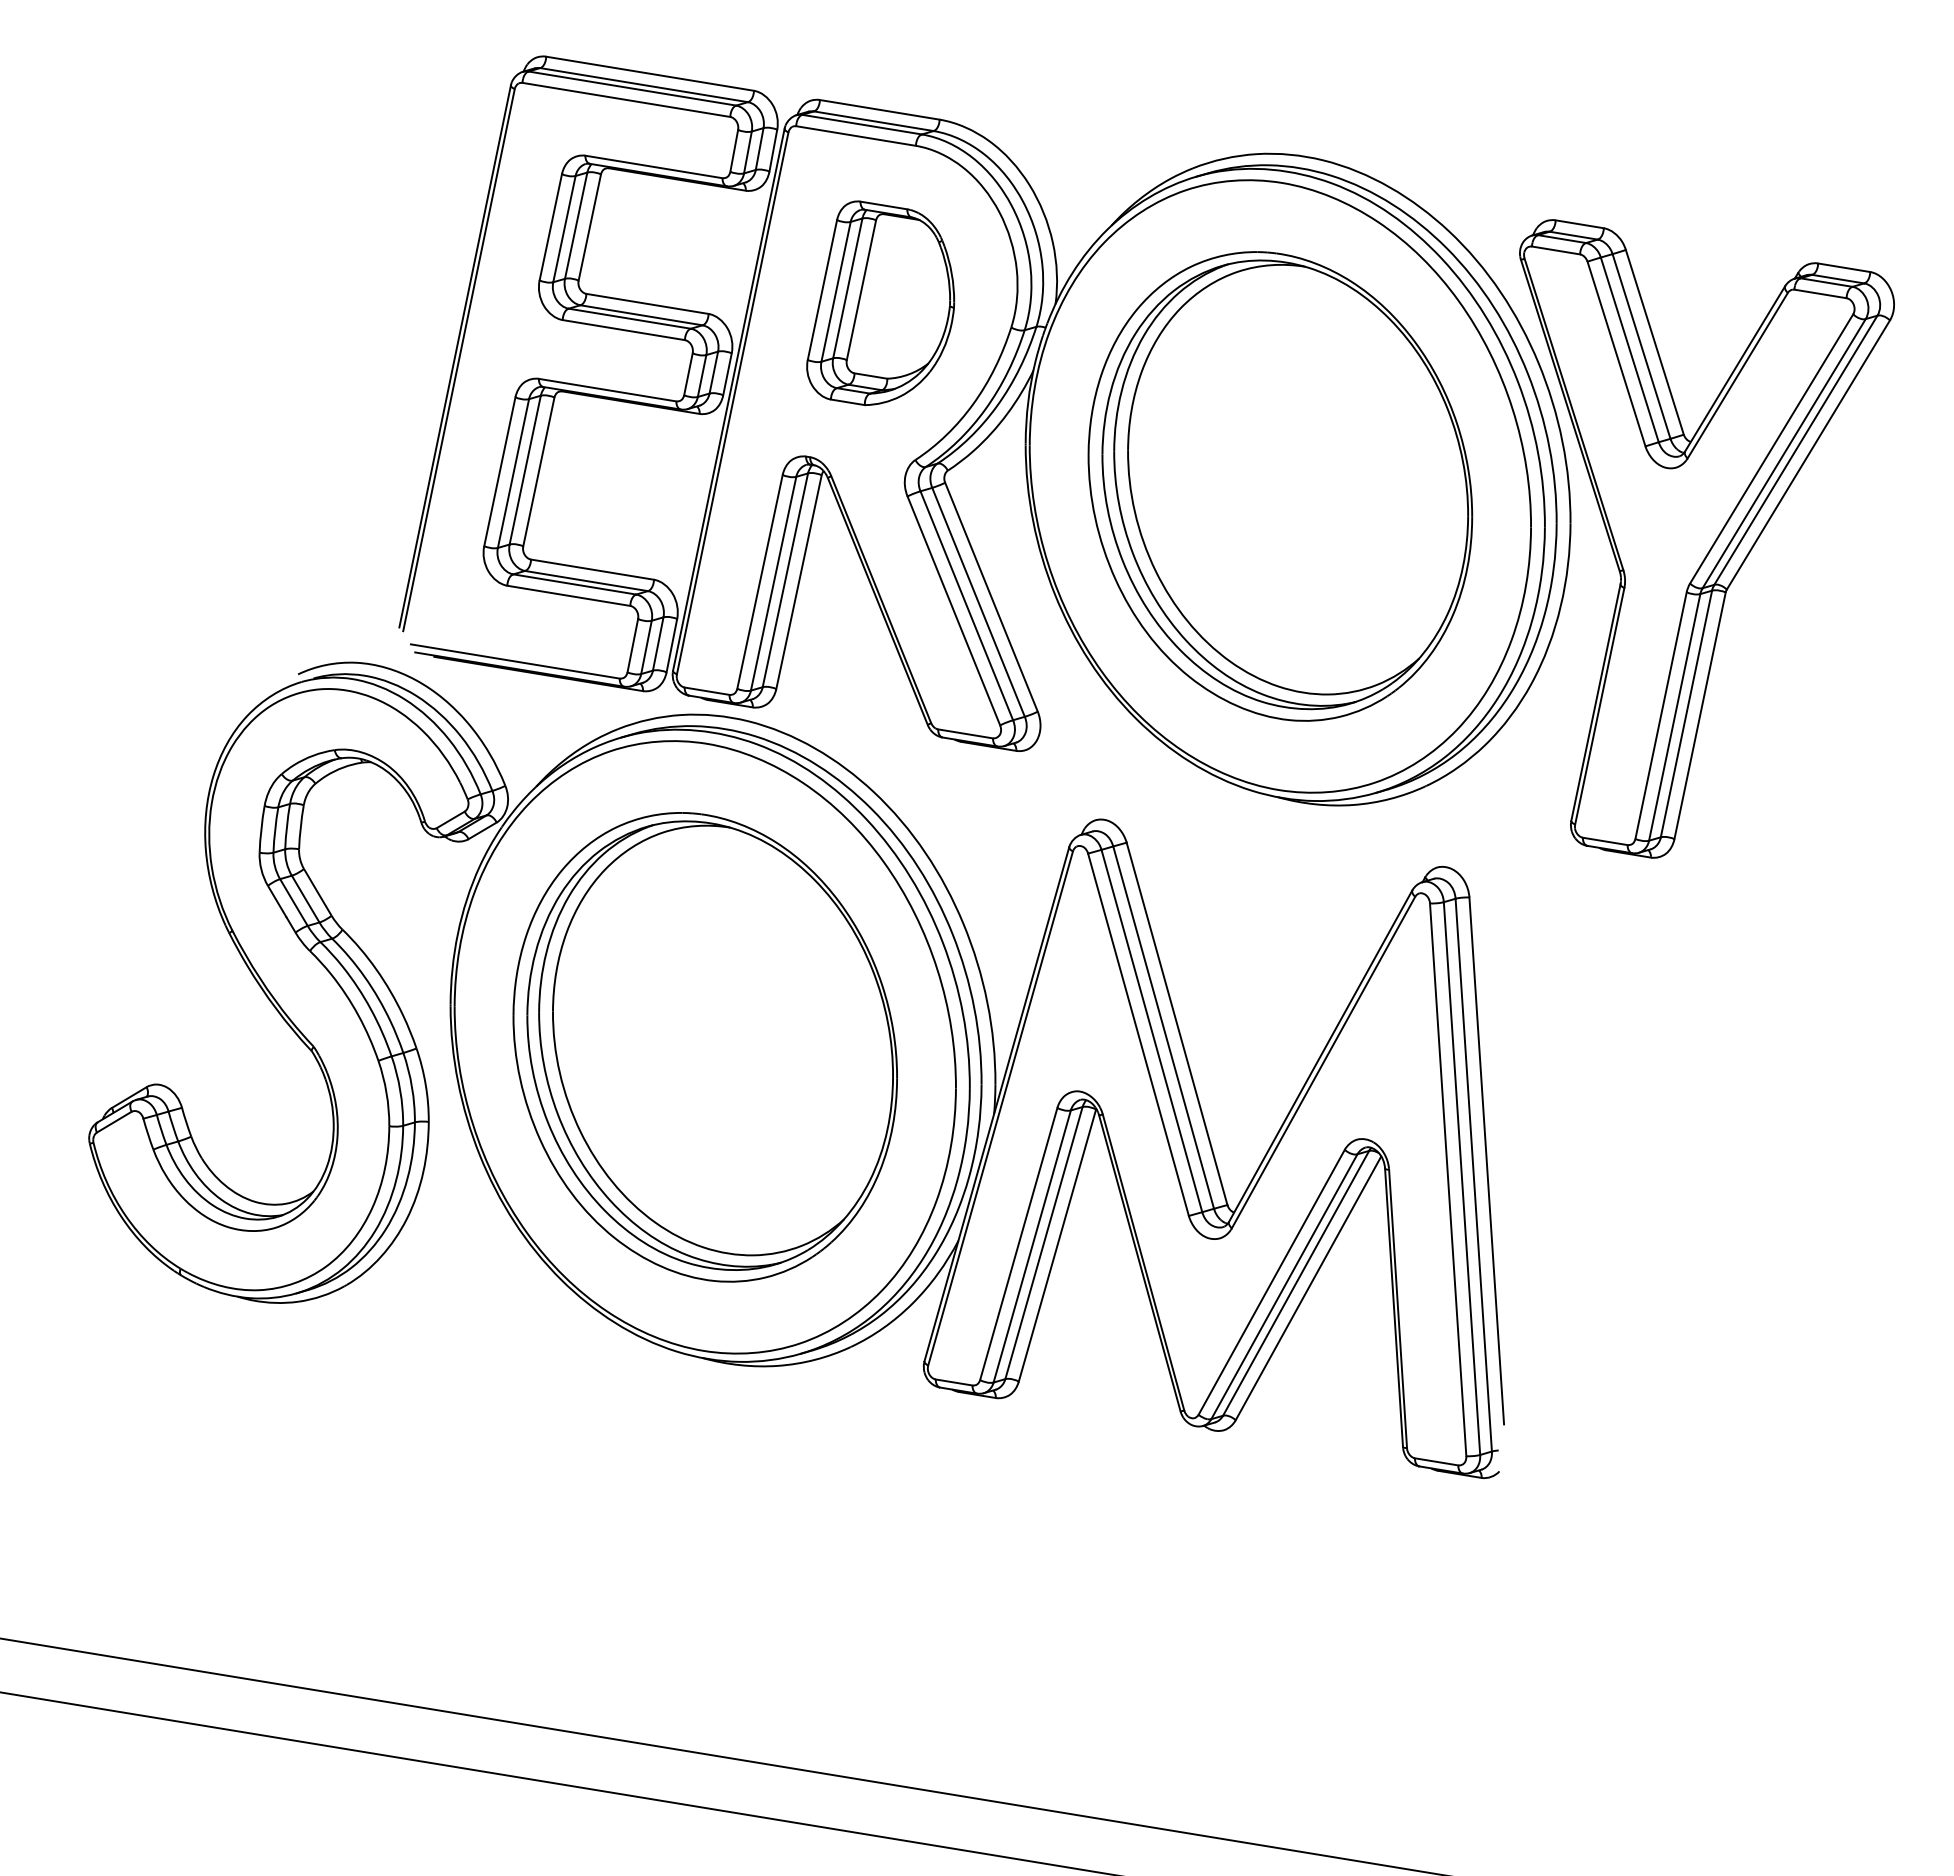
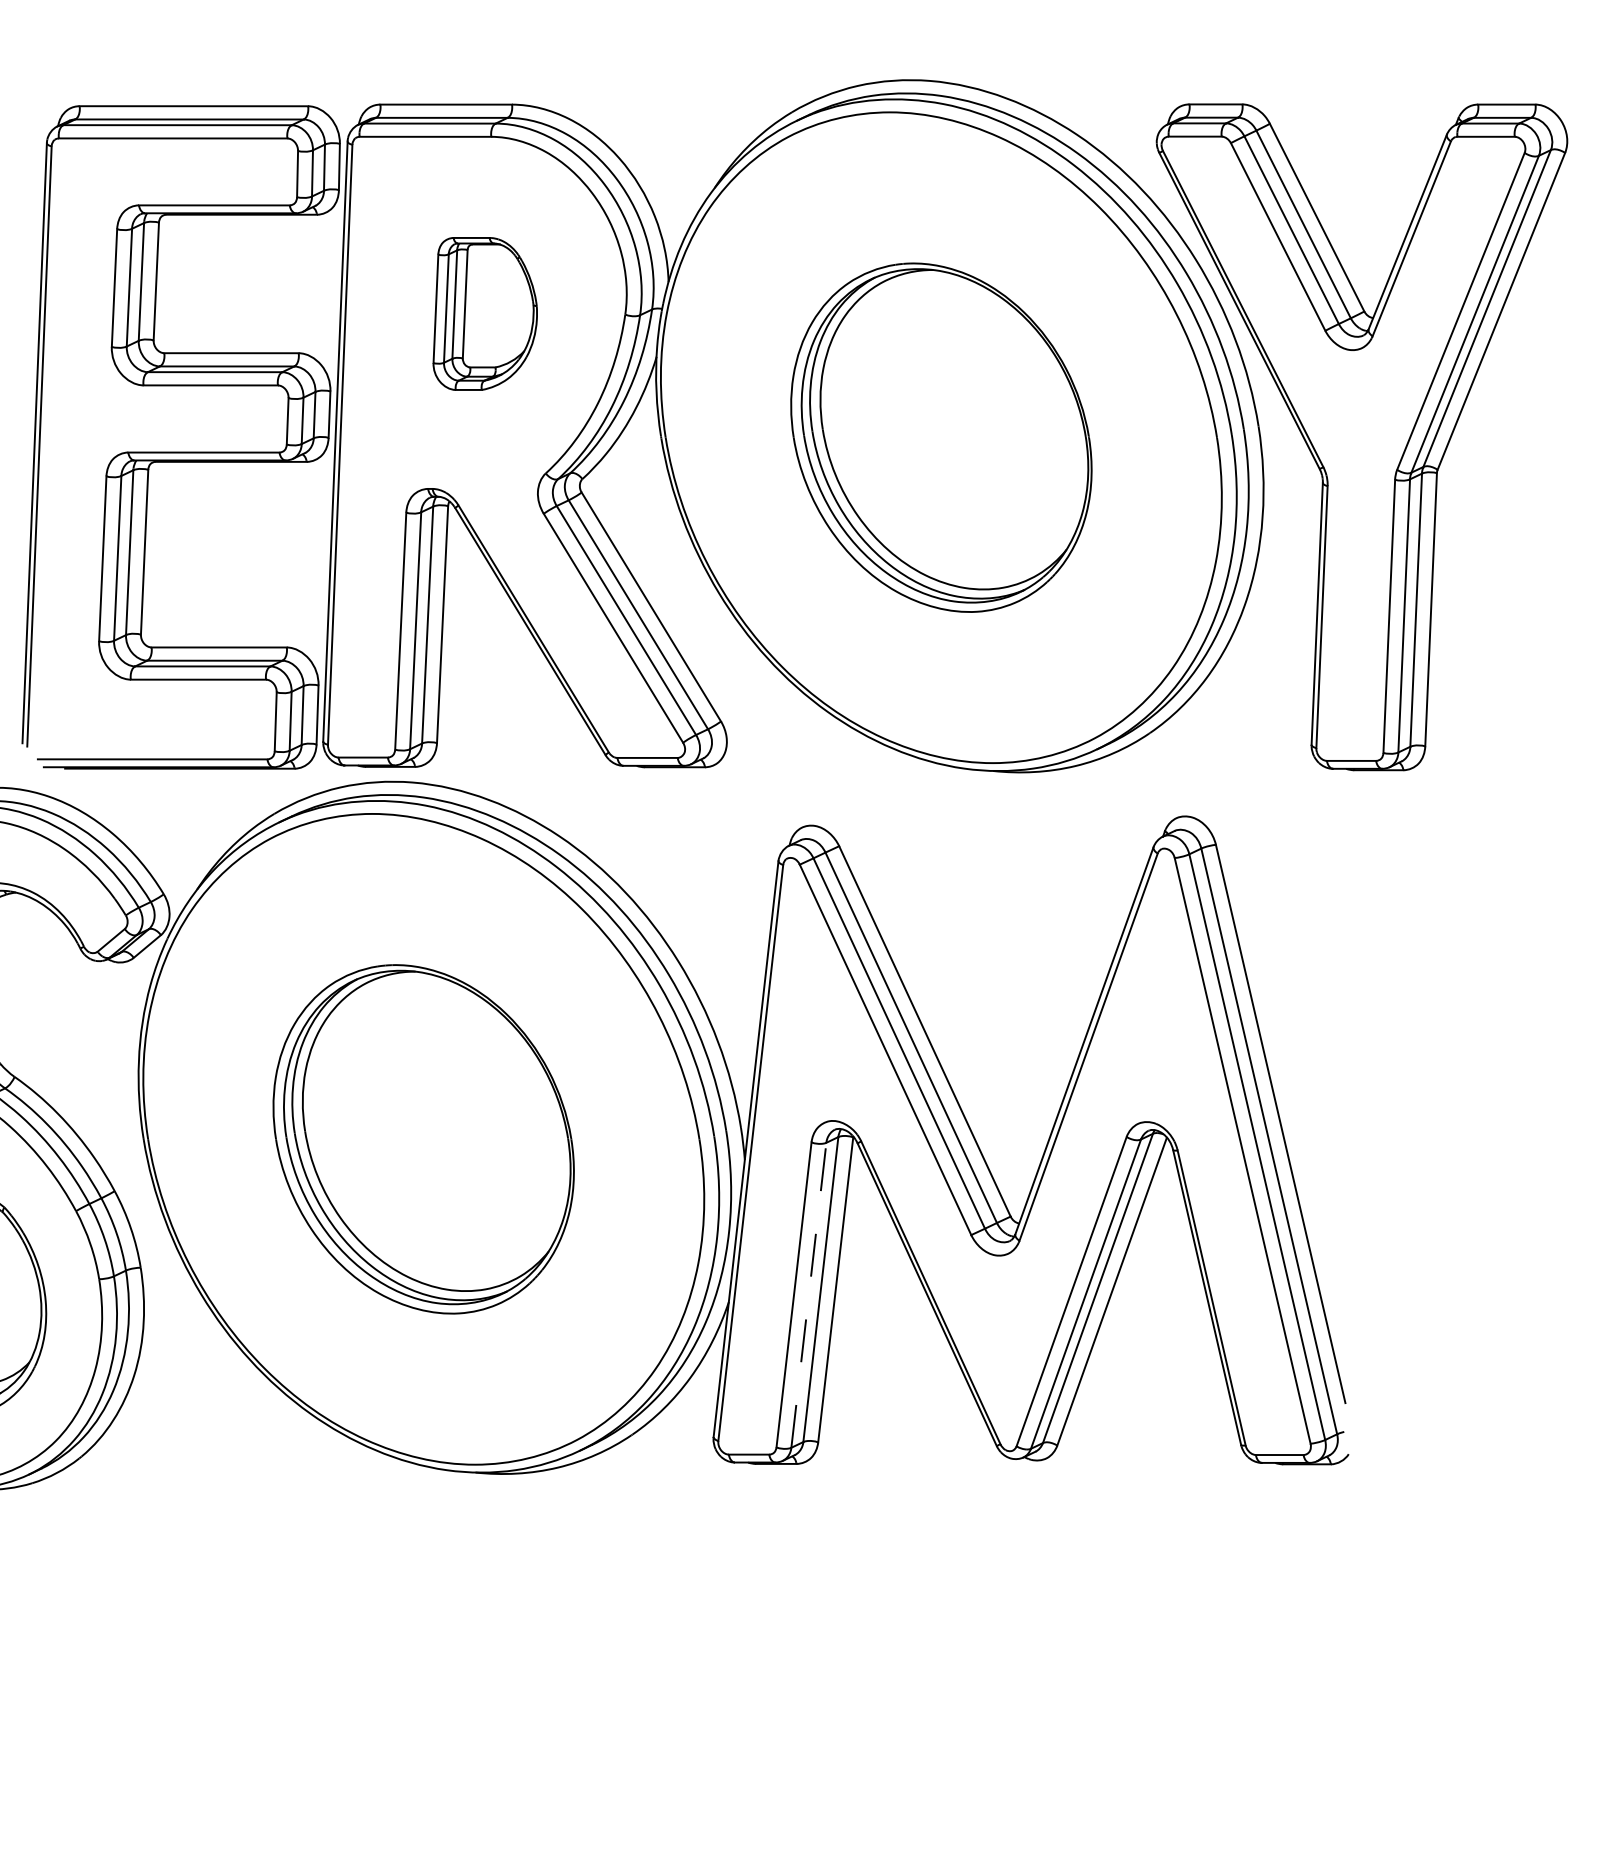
part: (880, 303) -> (480, 311), size x0.7
part: (1280, 486) -> (941, 437), size x0.7
part: (704, 1047) -> (422, 1139), size x0.7
line: (1032, 1246) -> (809, 1295), solid -> dashed

